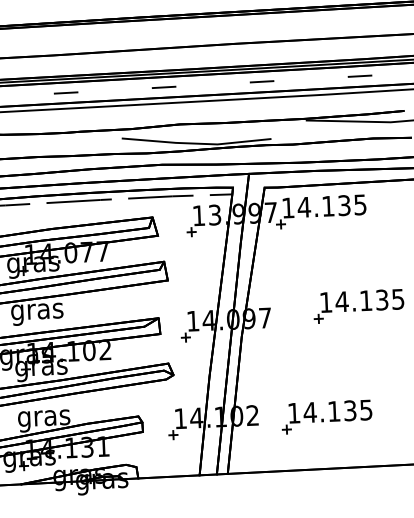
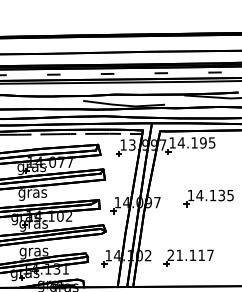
text: (344, 204) -> (203, 142), 14.135 -> 14.195
text: (329, 411) -> (190, 255), 14.135 -> 21.117

